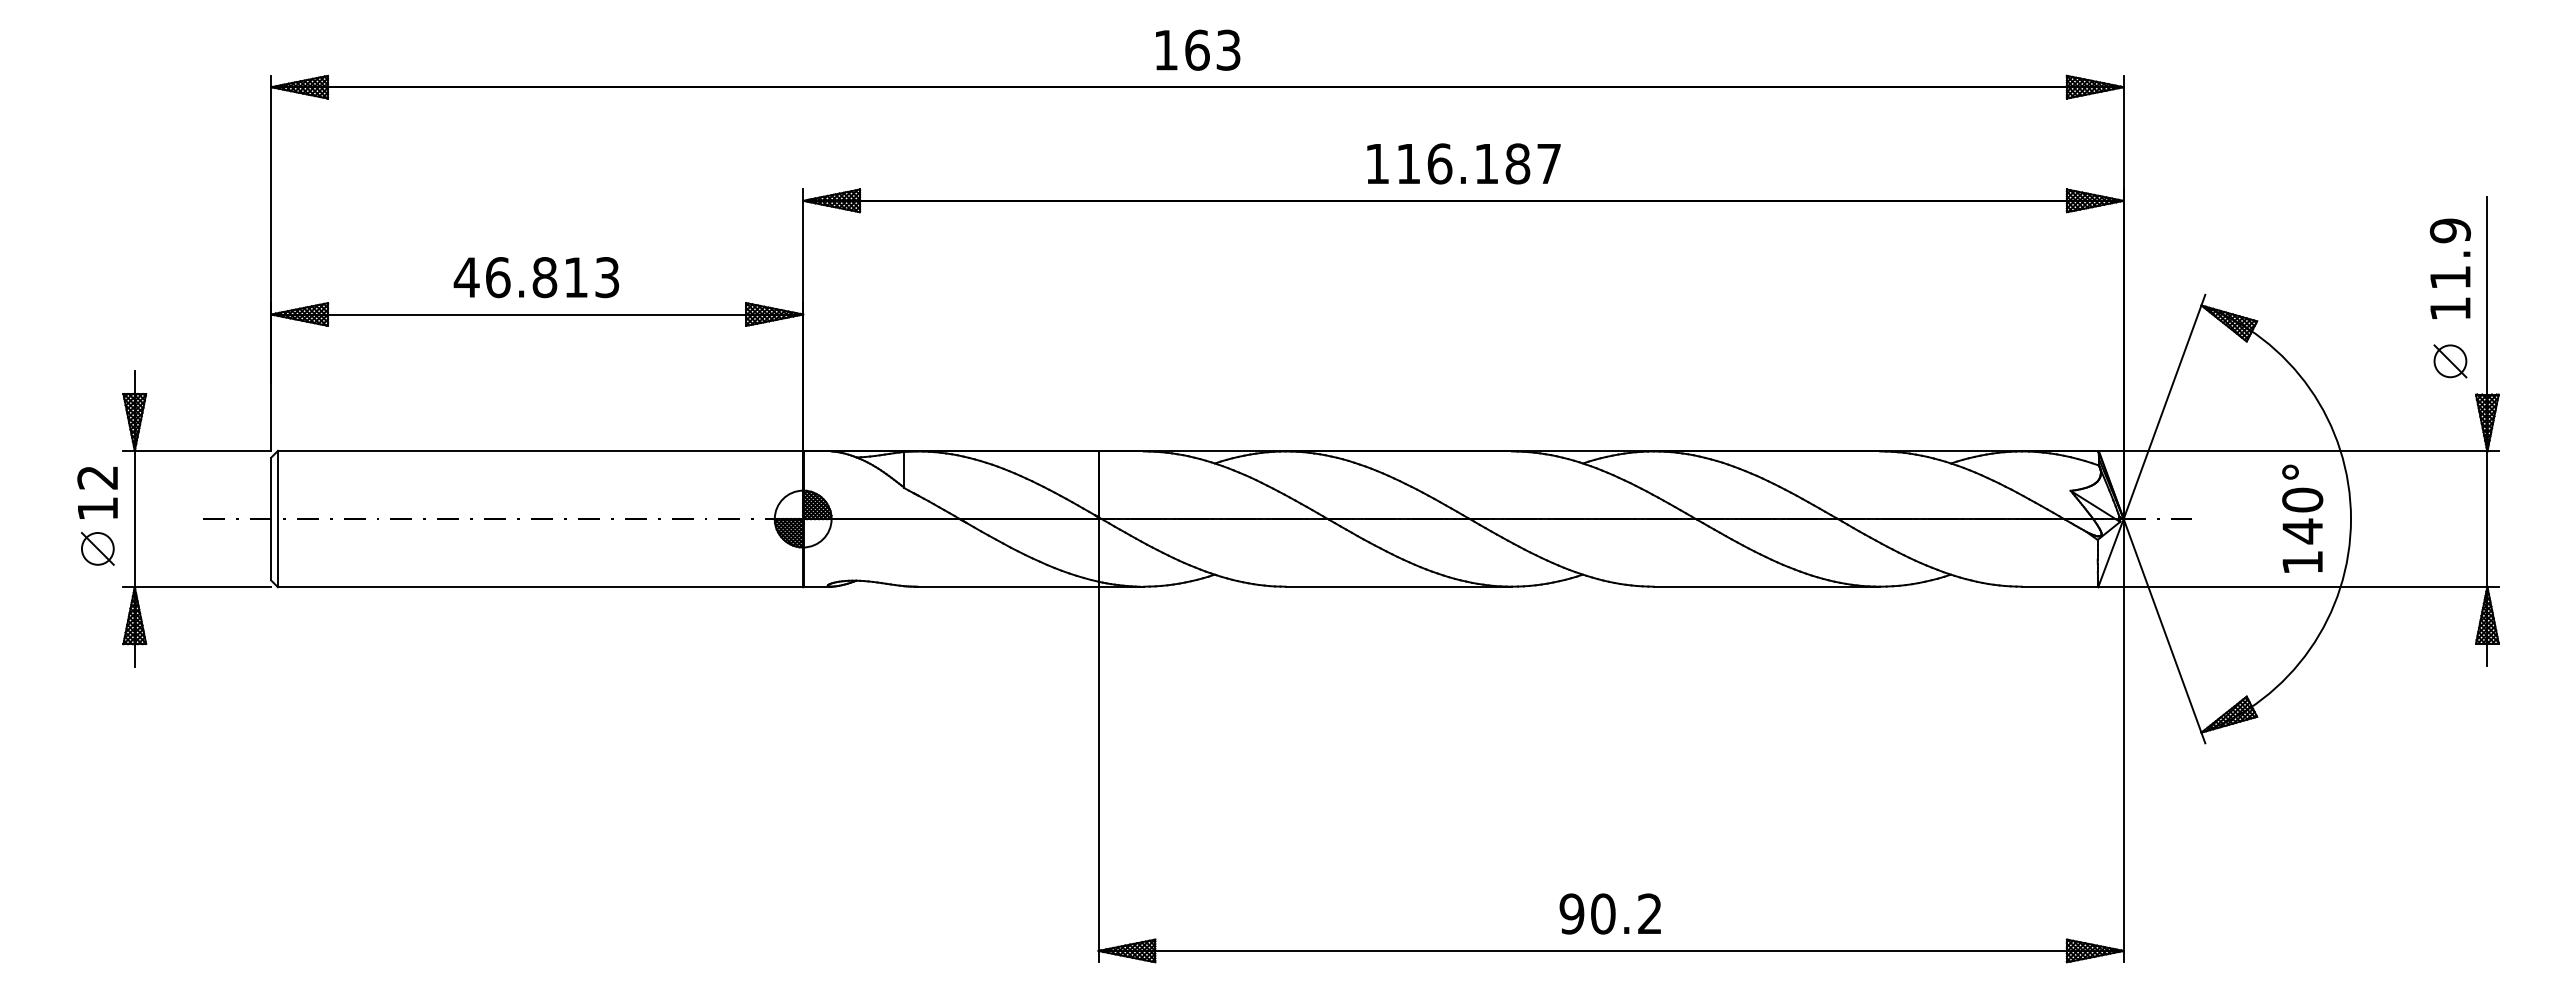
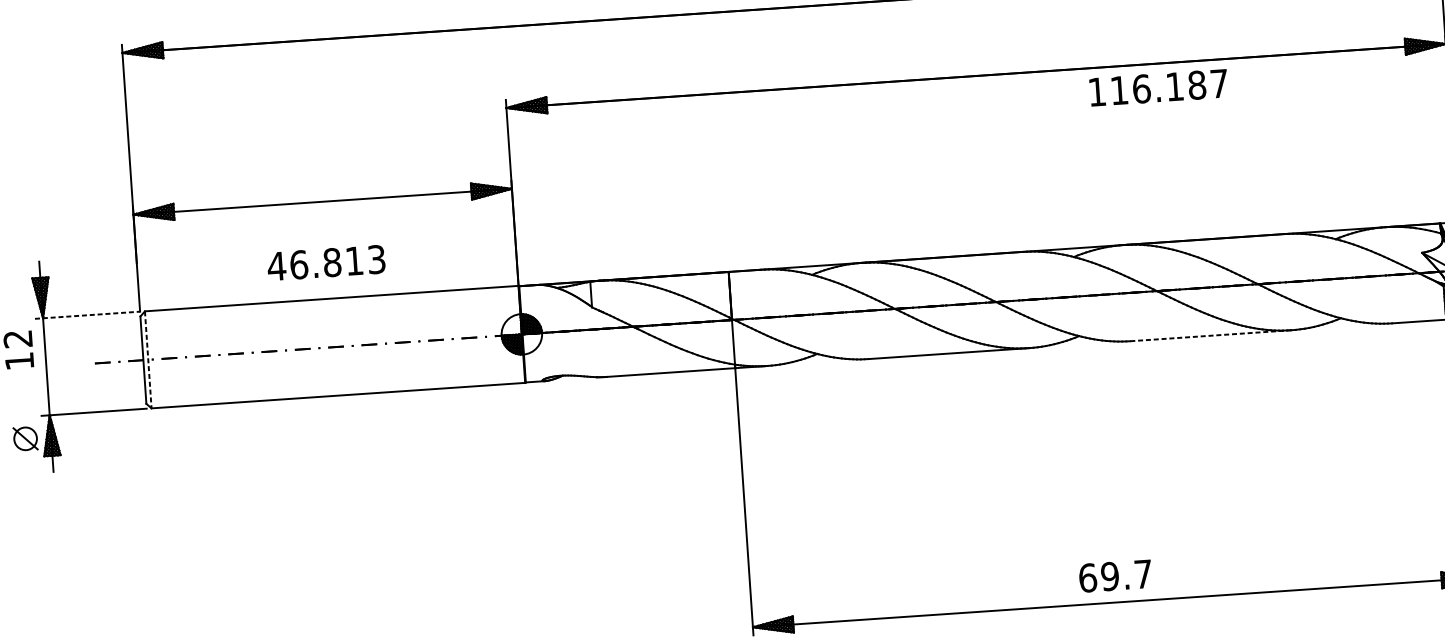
text: (1463, 163) -> (1158, 87), moved
text: (535, 277) -> (325, 263), moved
line: (197, 450) -> (87, 314), solid -> dashed
line: (278, 519) -> (148, 360), solid -> dashed
part: (97, 548) -> (25, 438), moved
line: (1767, 586) -> (1211, 335), solid -> dashed
text: (1610, 913) -> (1115, 575), 90.2 -> 69.7

